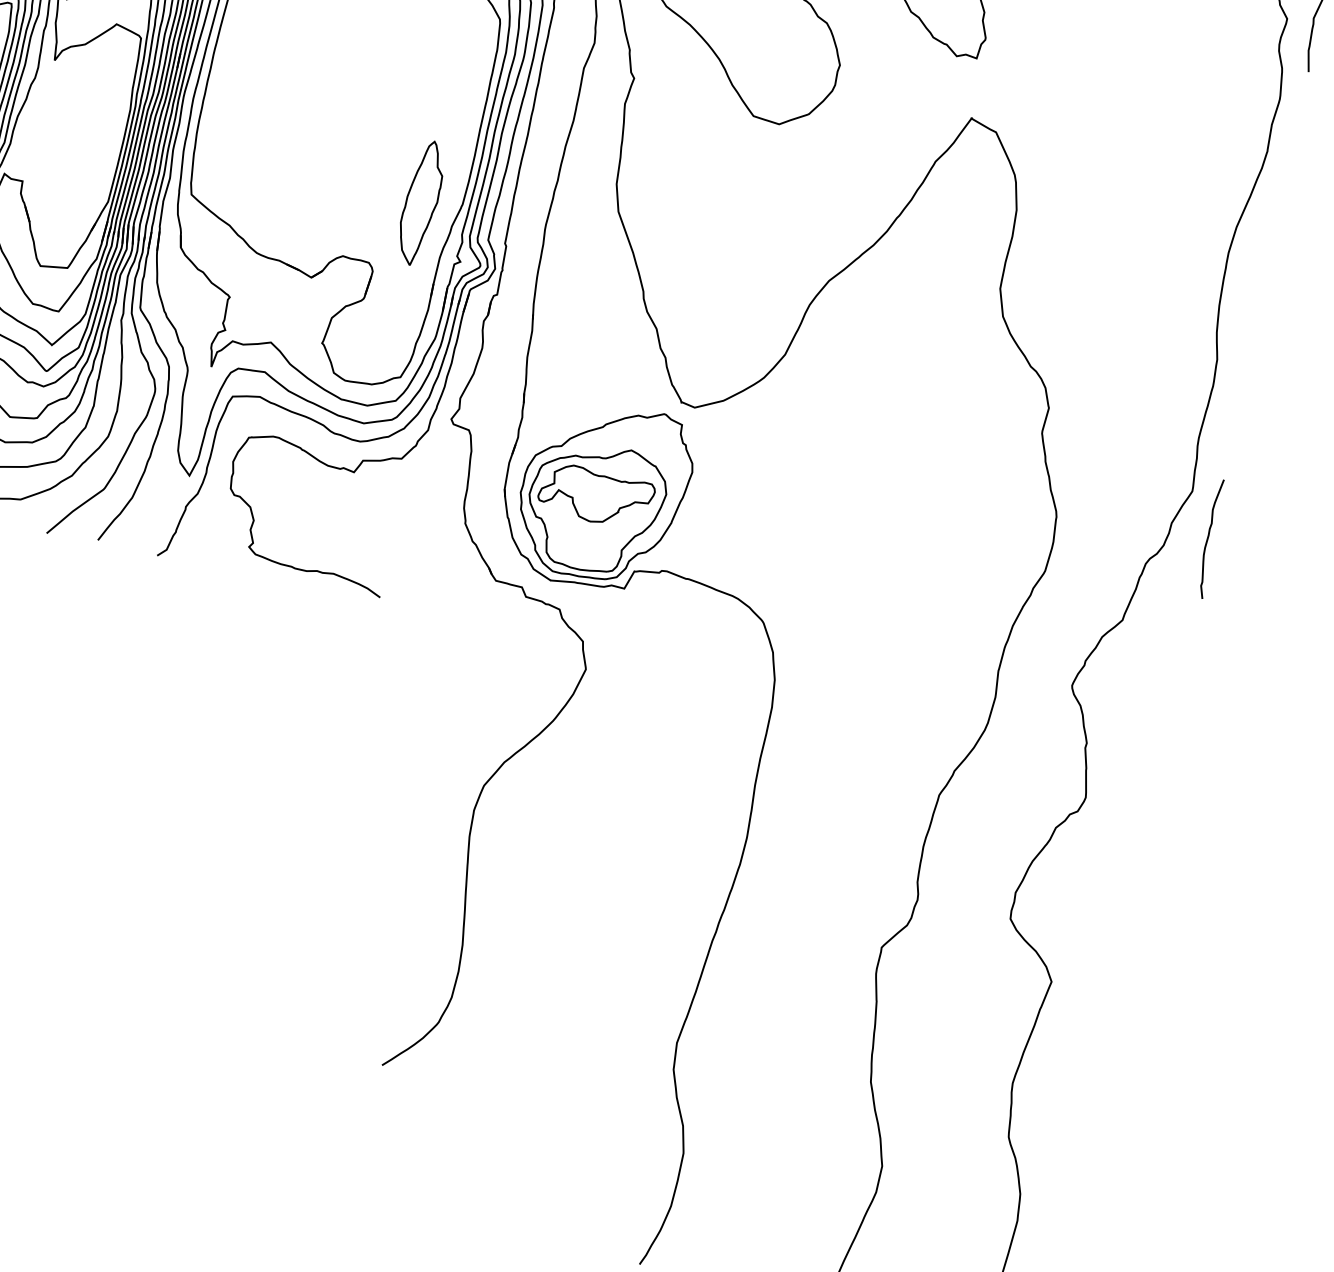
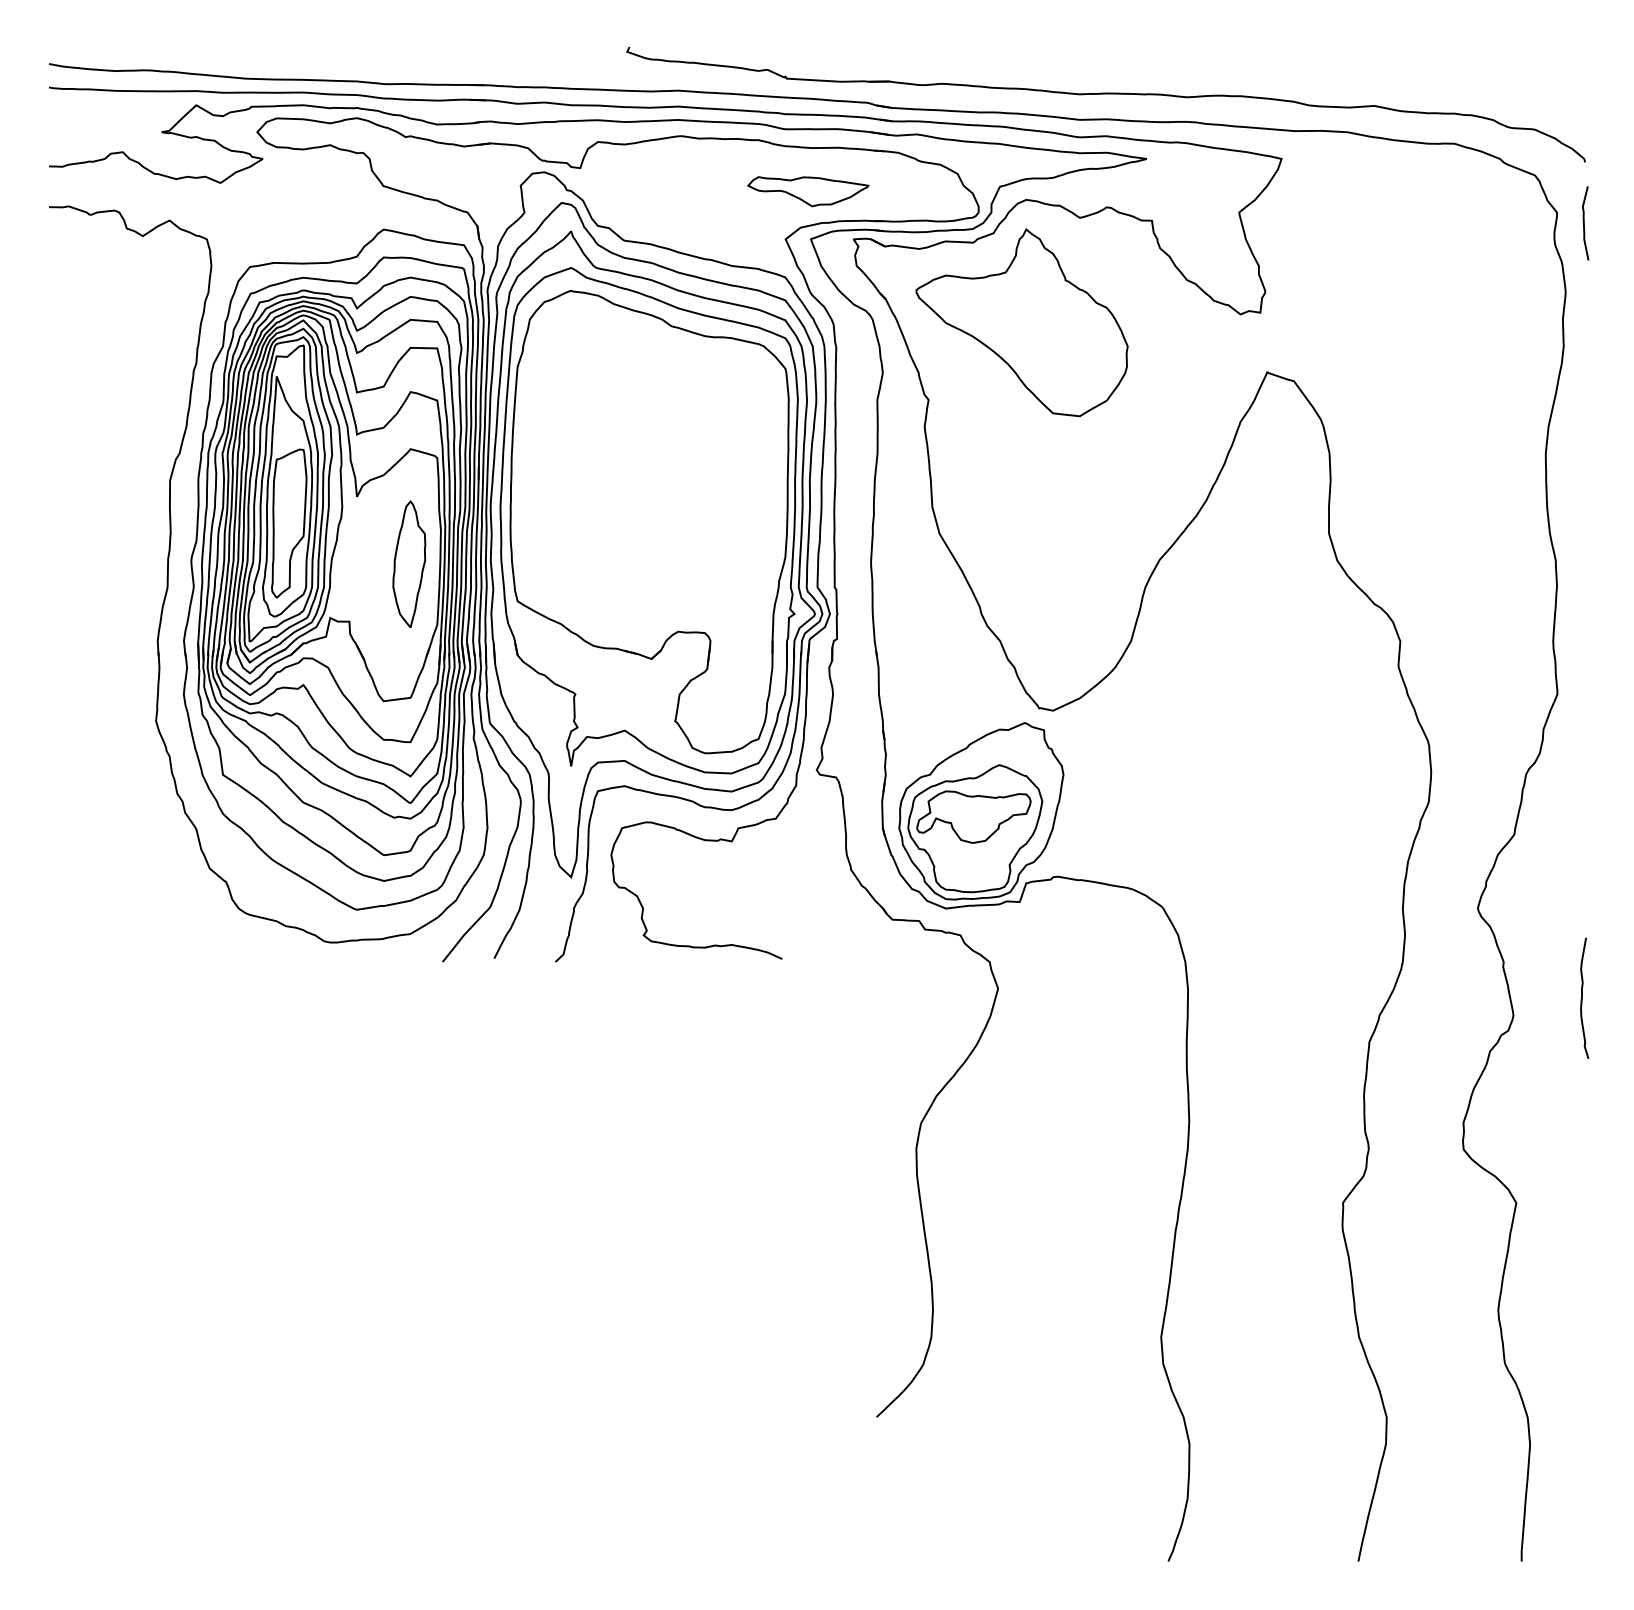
part: (421, 202) -> (409, 563), moved
curve: (1208, 537) -> (1582, 997), moved

